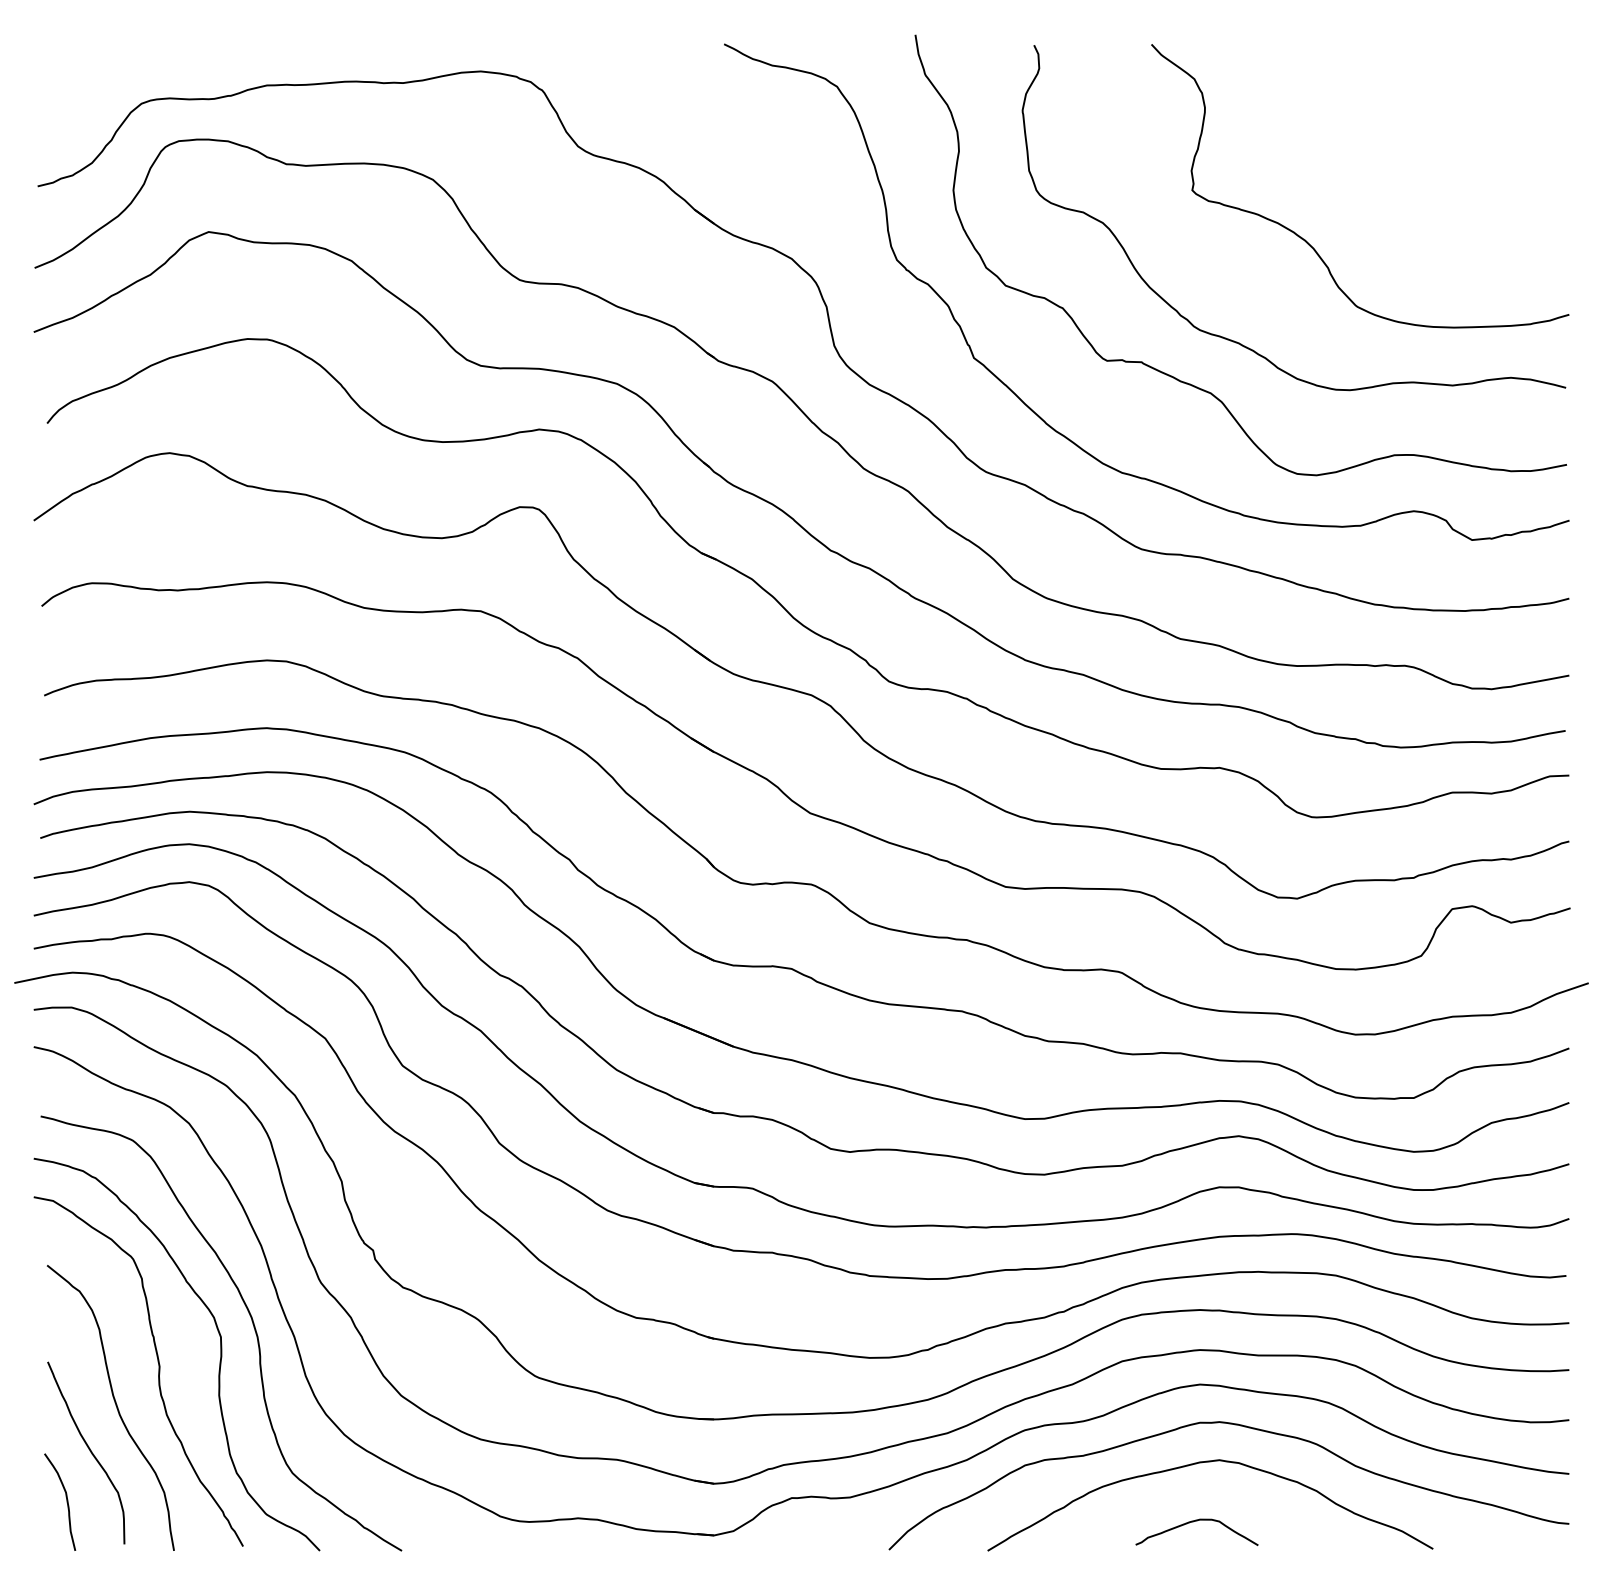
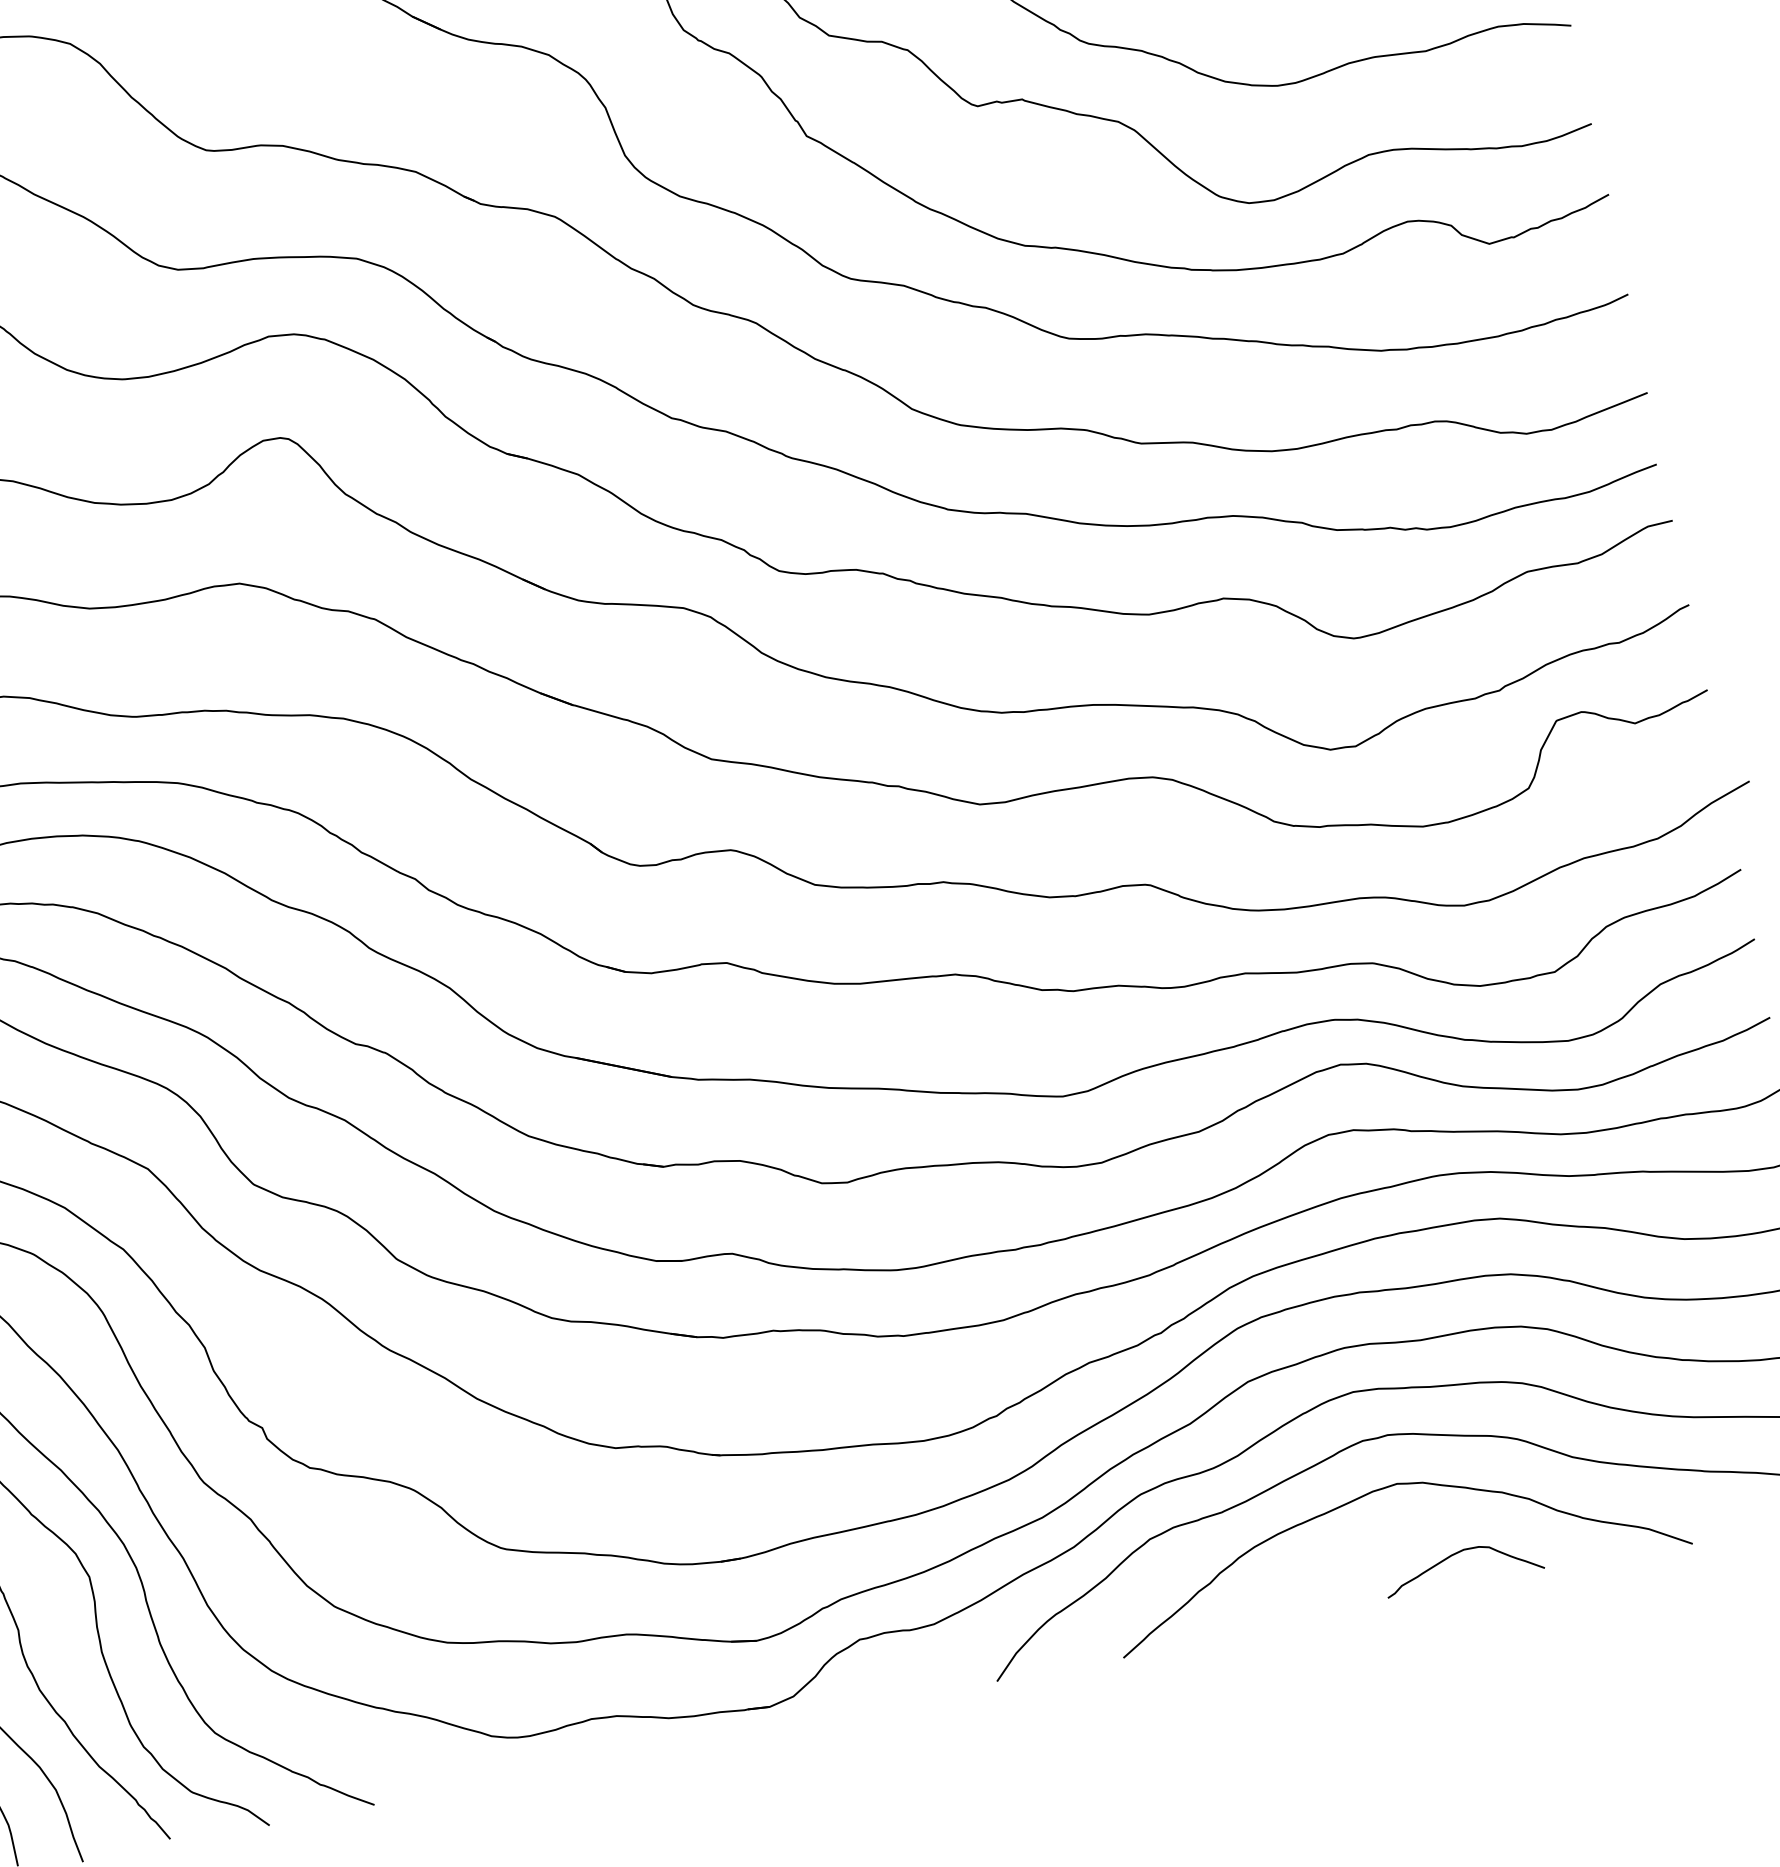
curve: (1193, 1522) -> (1456, 1555), moved

